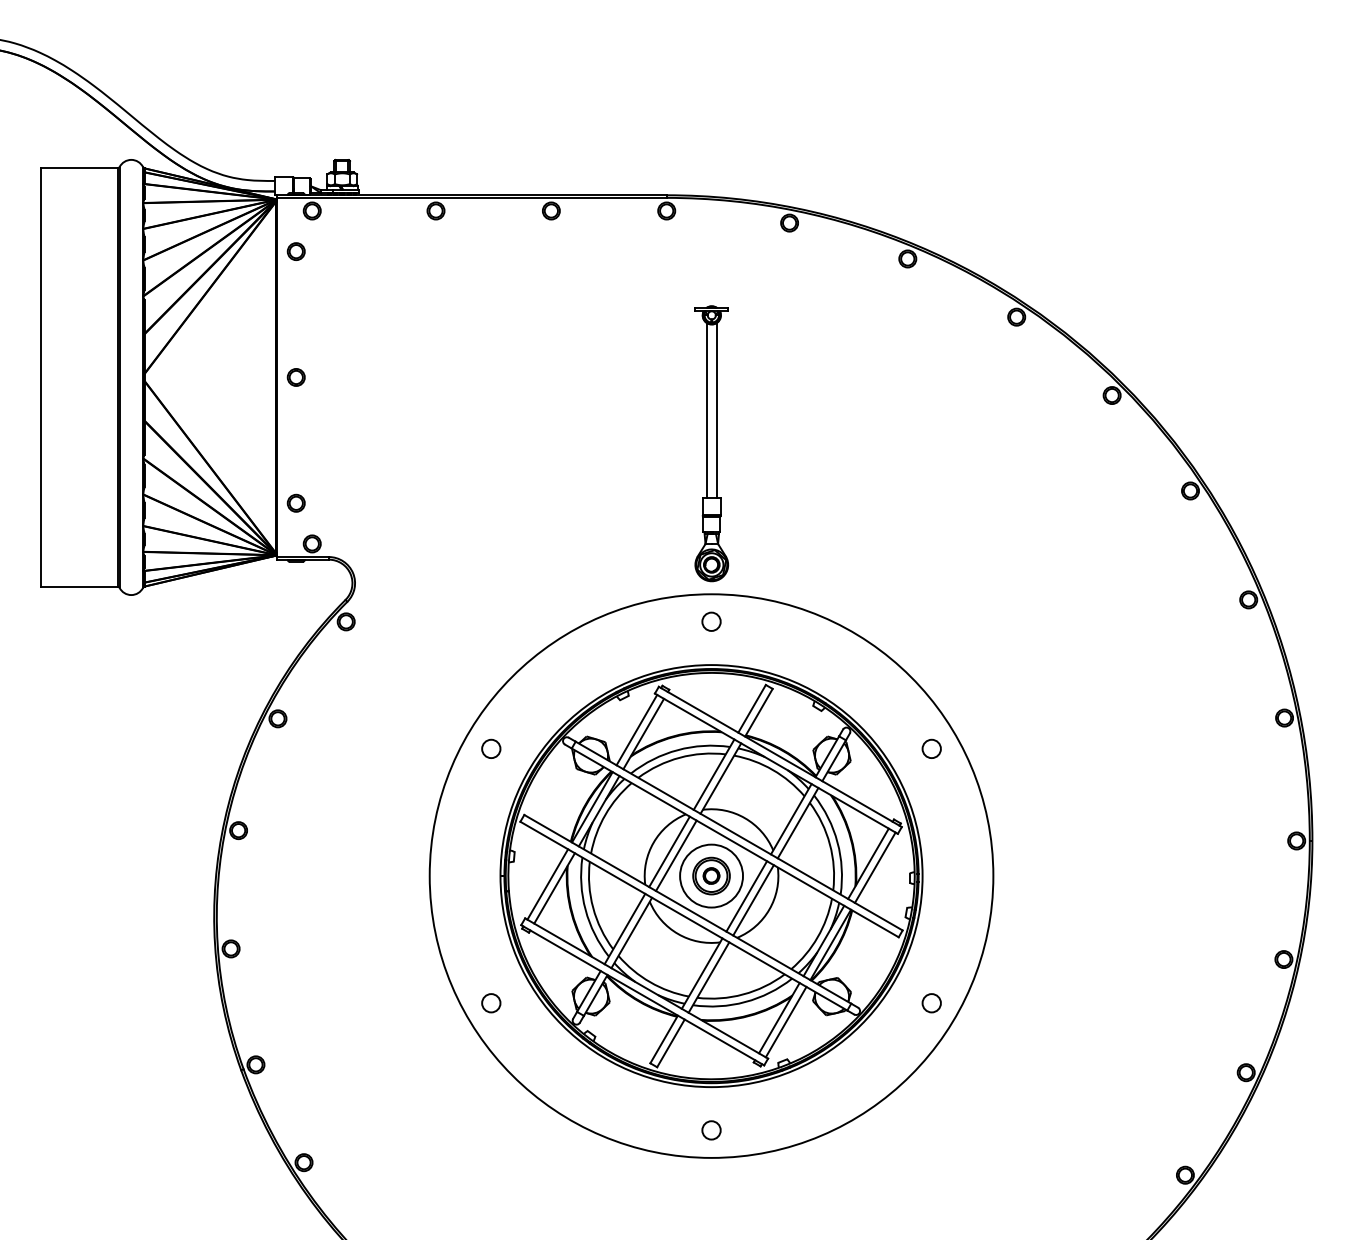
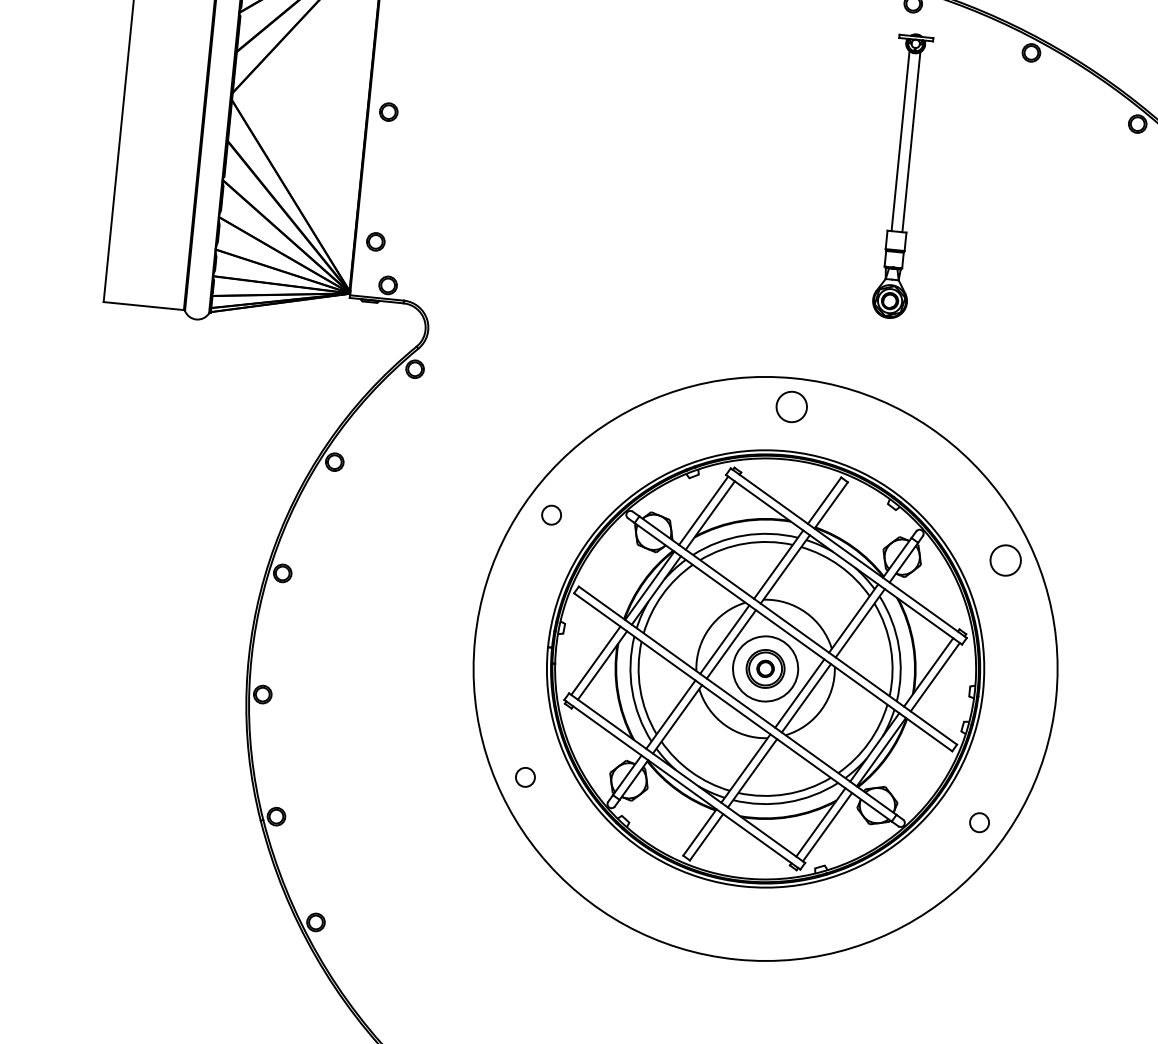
part: (711, 443) -> (902, 175), moved
circle: (711, 621) -> (791, 406), size x1.6
circle: (931, 748) -> (1005, 560), size x1.6
circle: (711, 1130) -> (739, 931), removed

